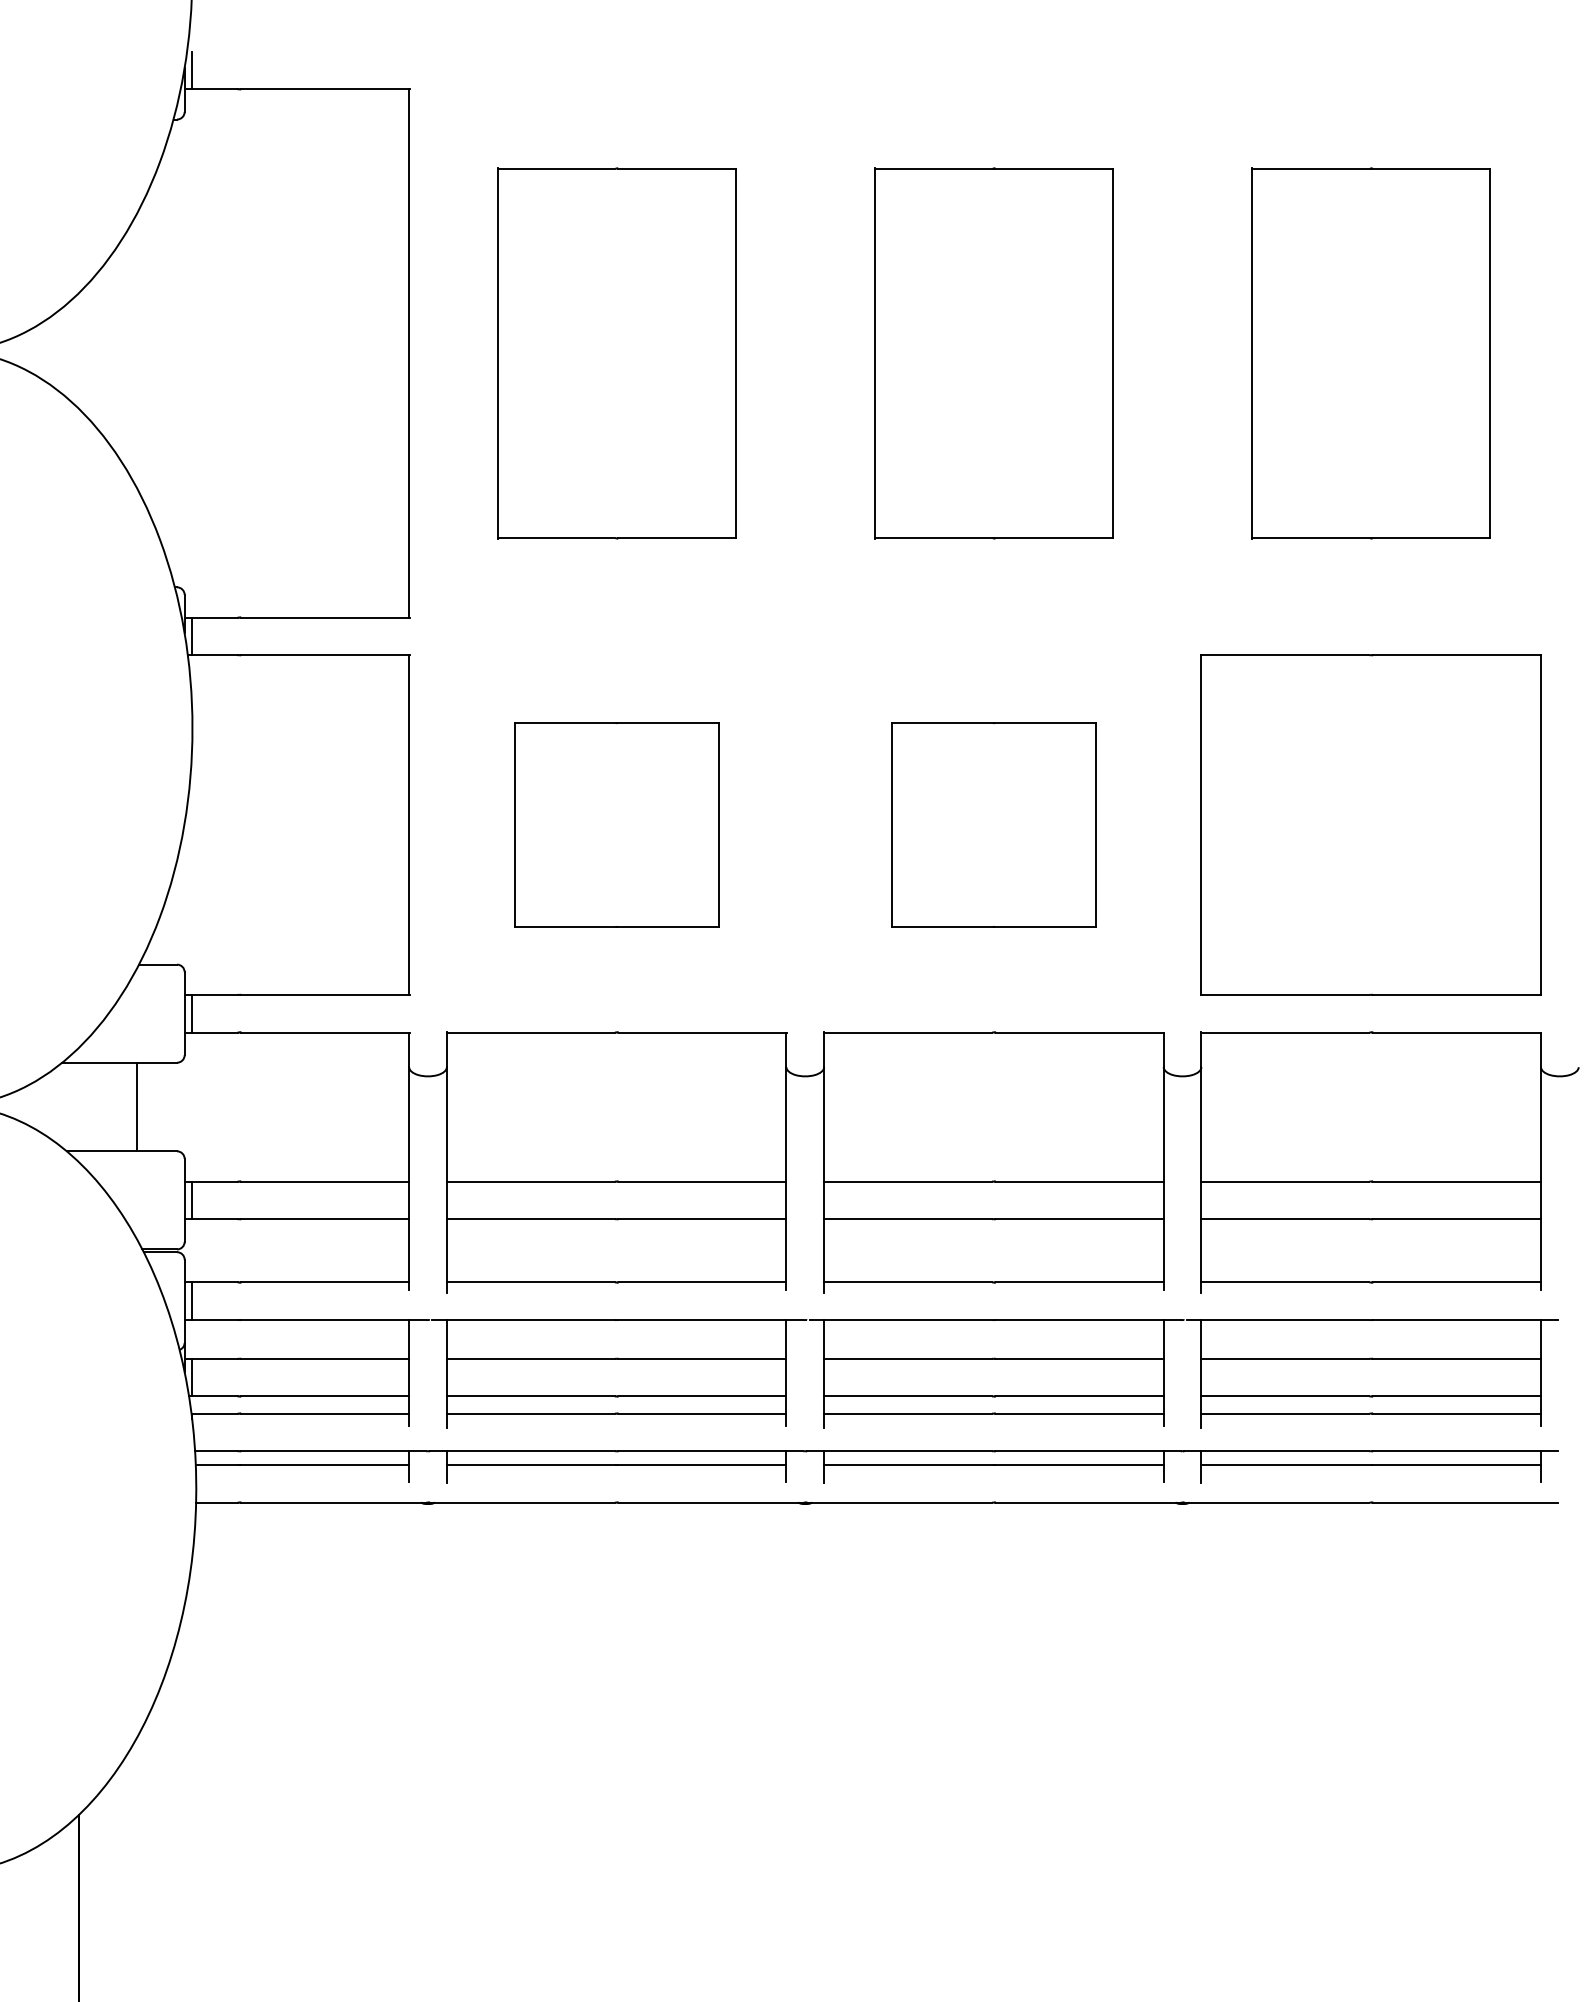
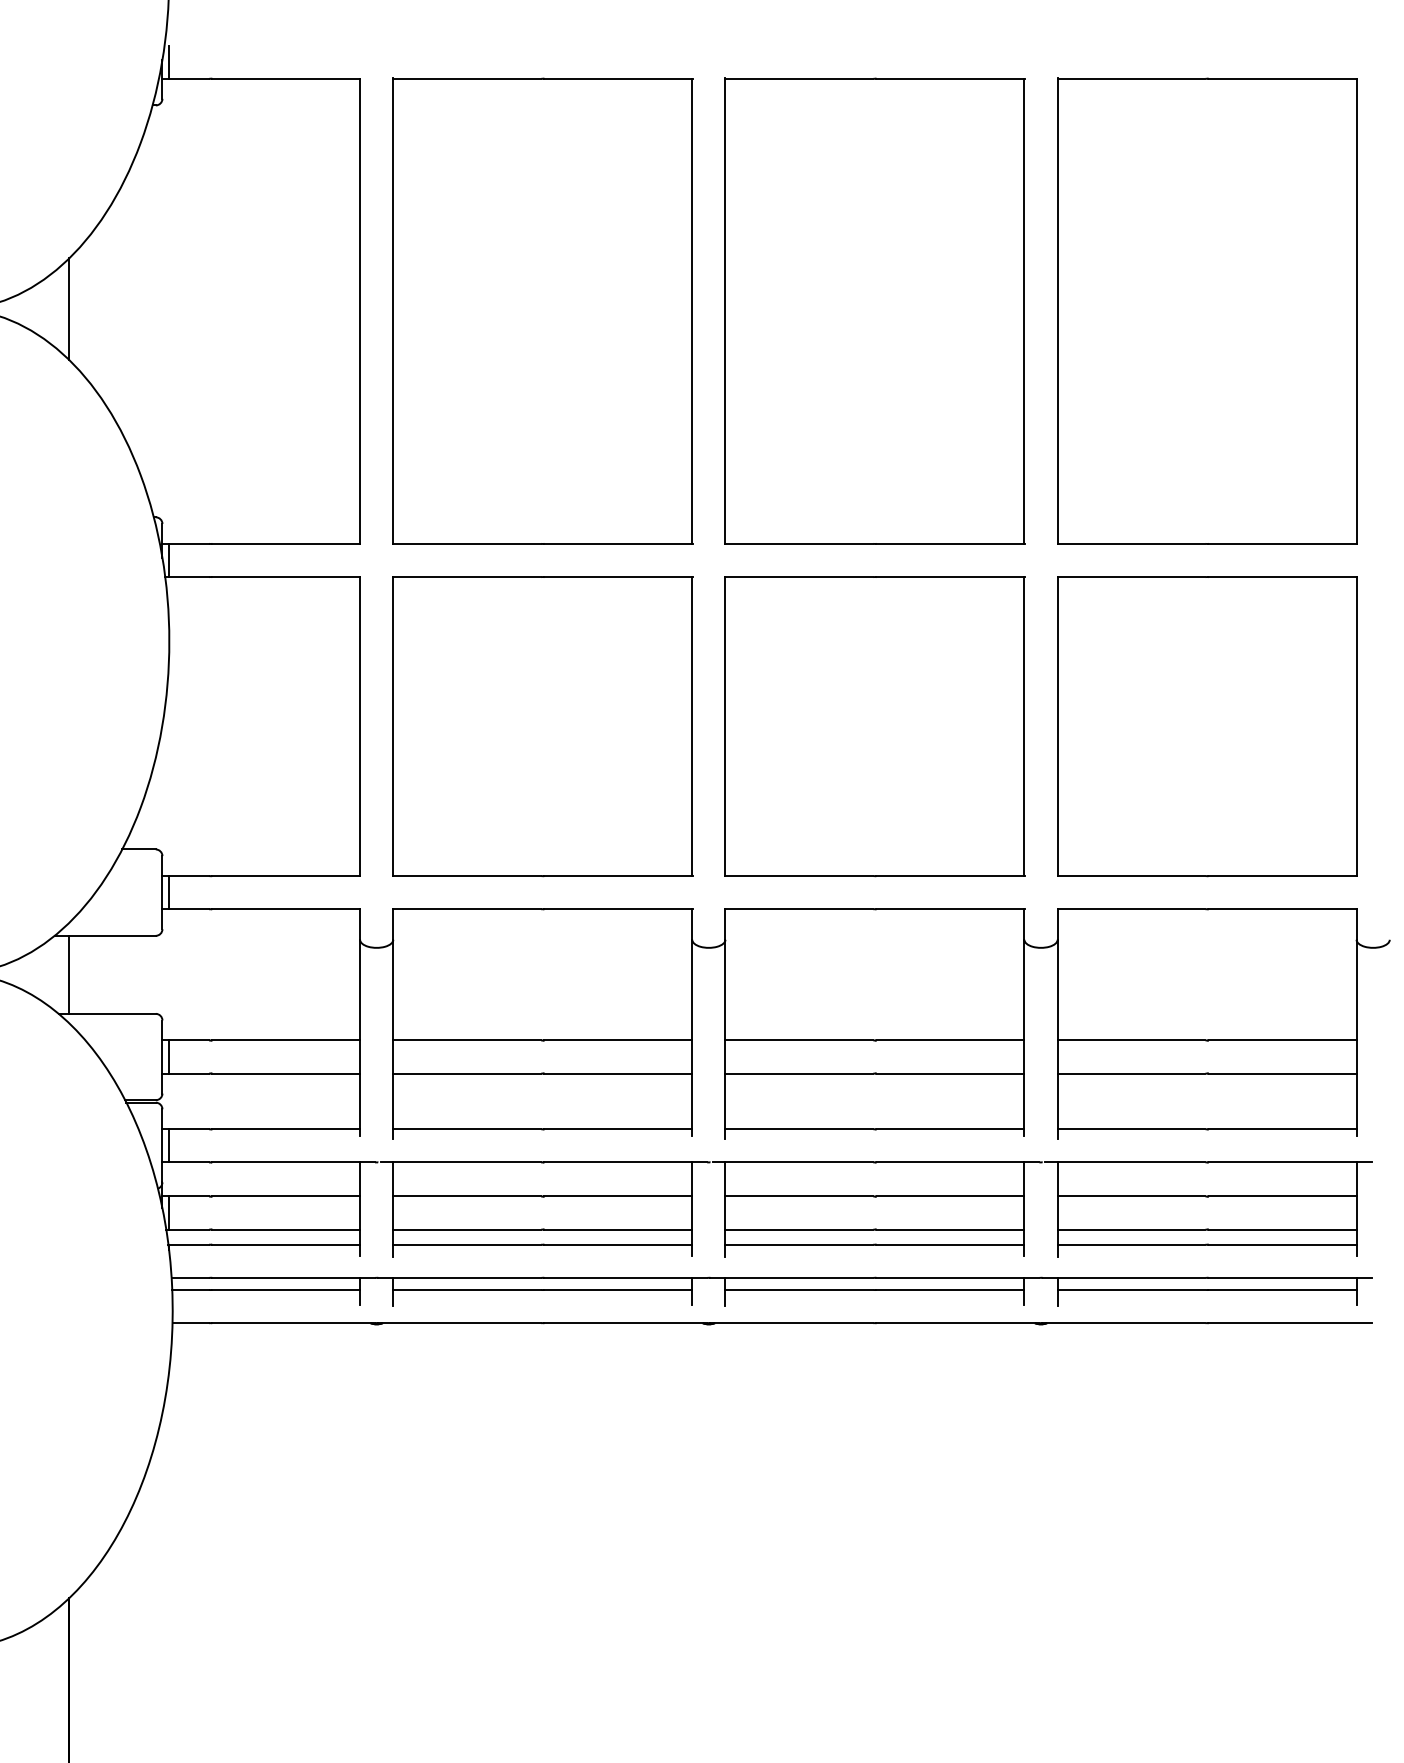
line: (79, 350) -> (69, 308), added
part: (616, 353) -> (542, 311), size x1.43
part: (993, 353) -> (874, 311), size x1.43
part: (1370, 353) -> (1206, 311), size x1.43
part: (616, 824) -> (542, 726), size x1.67
part: (993, 824) -> (874, 726), size x1.67
line: (137, 1106) -> (69, 974), moved

